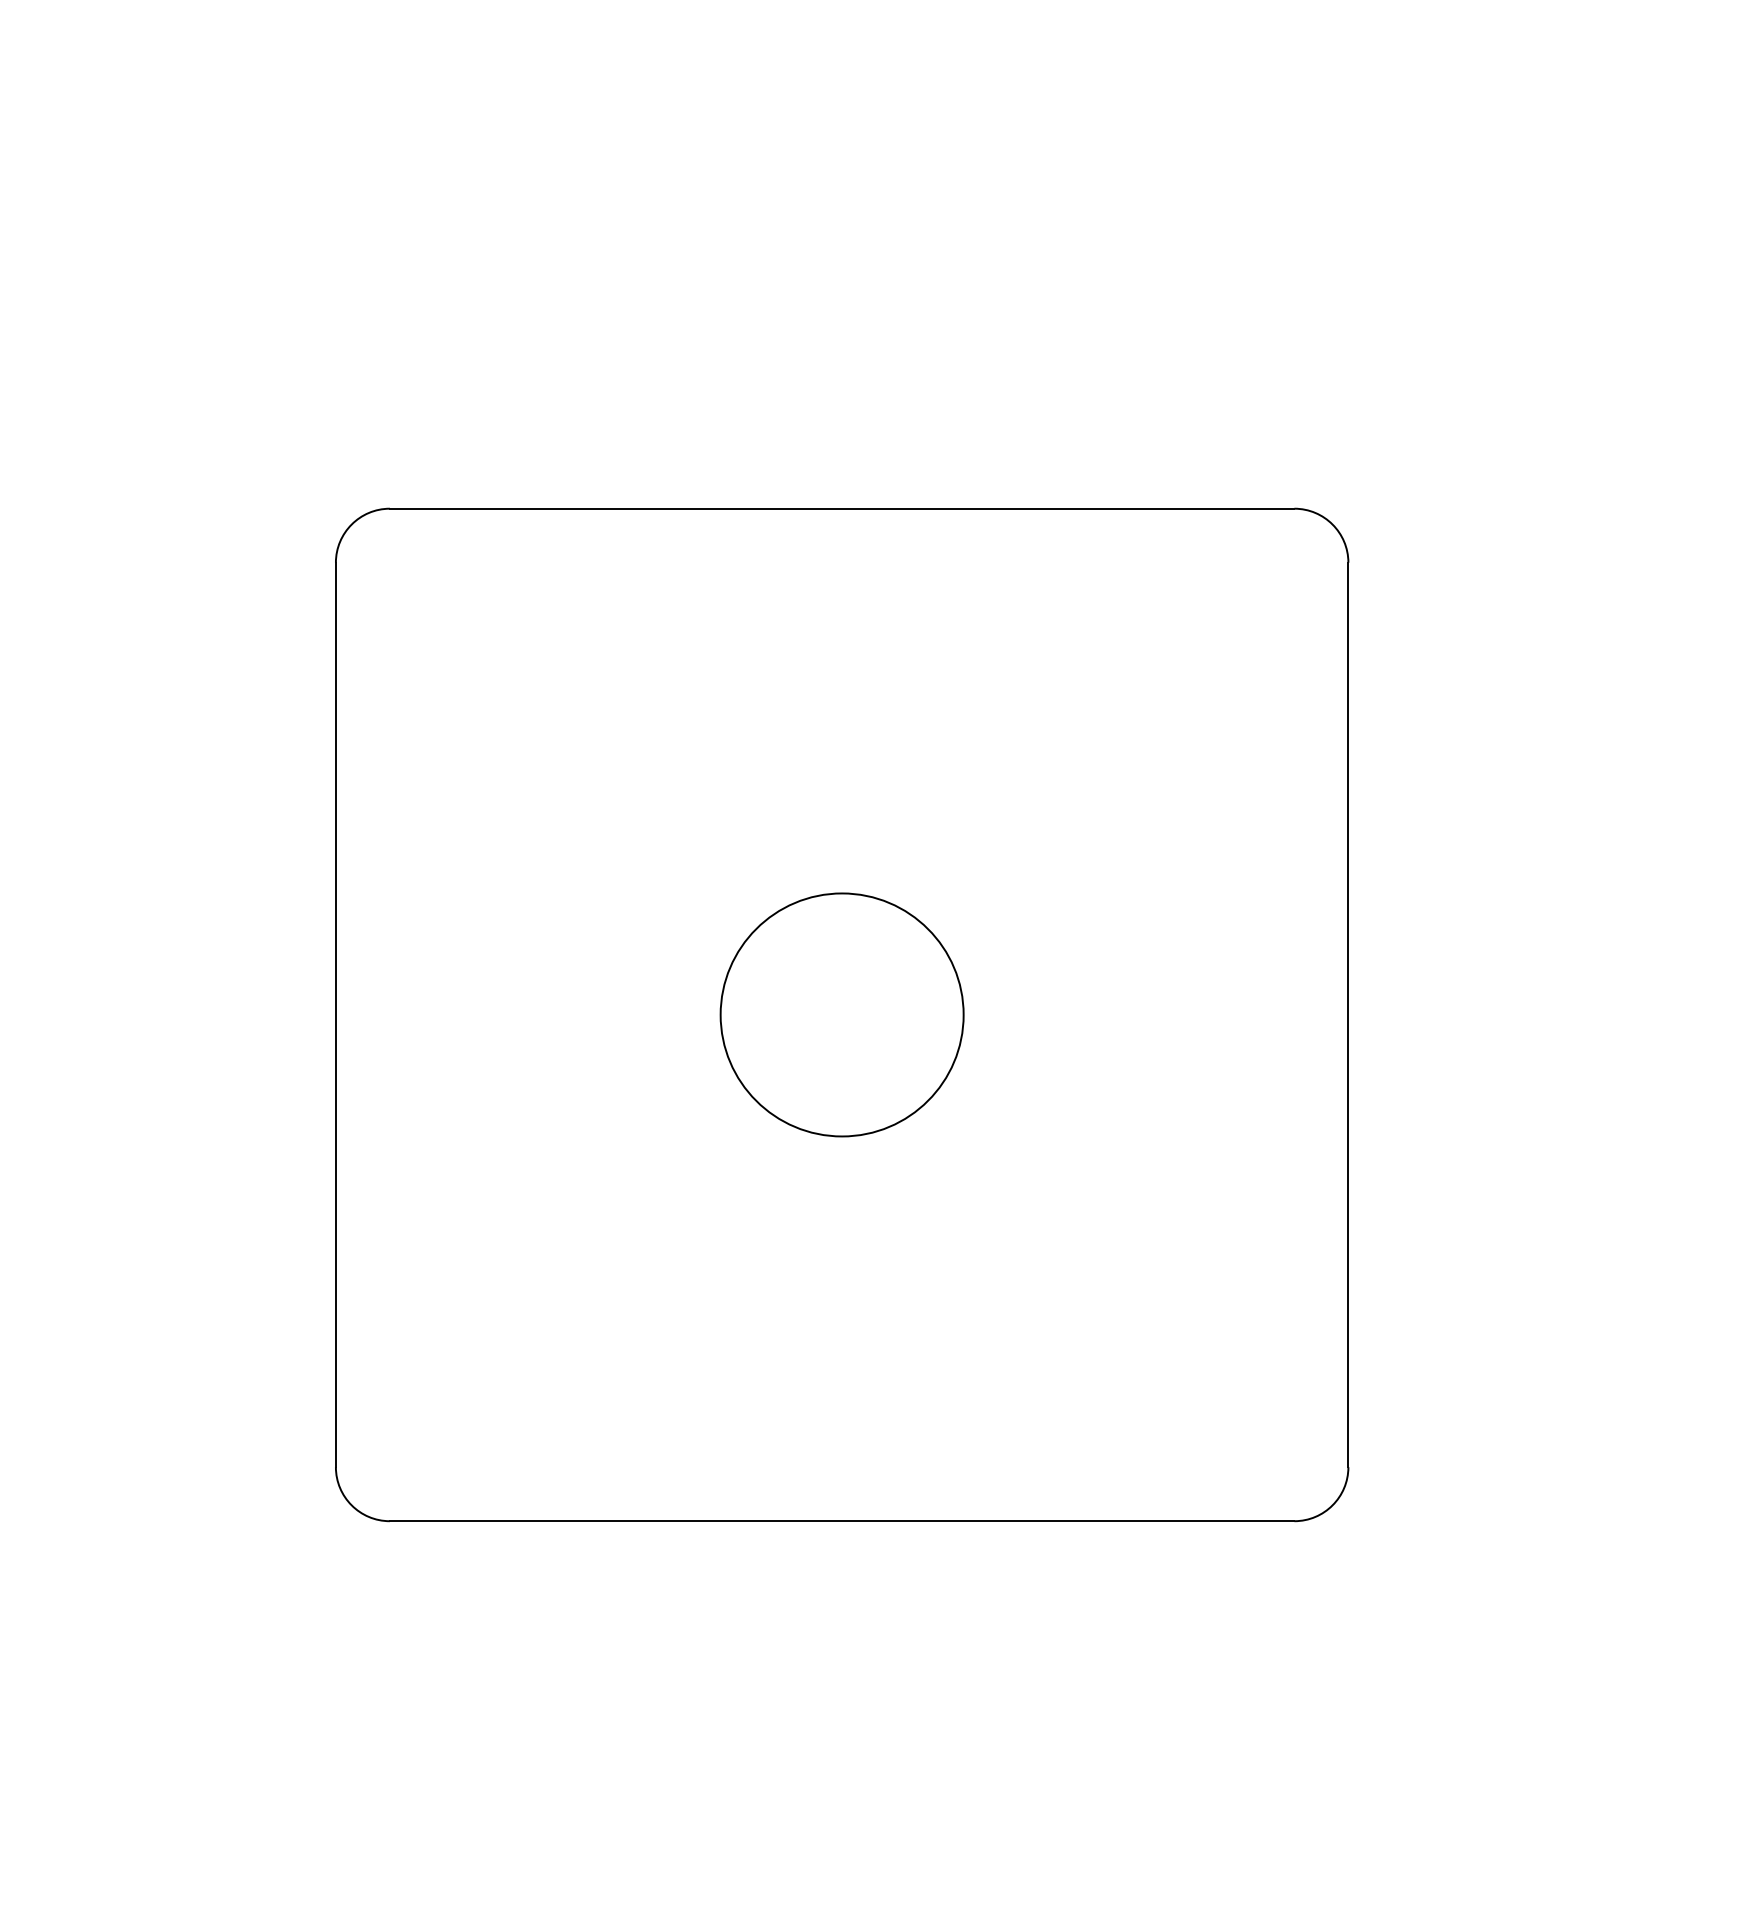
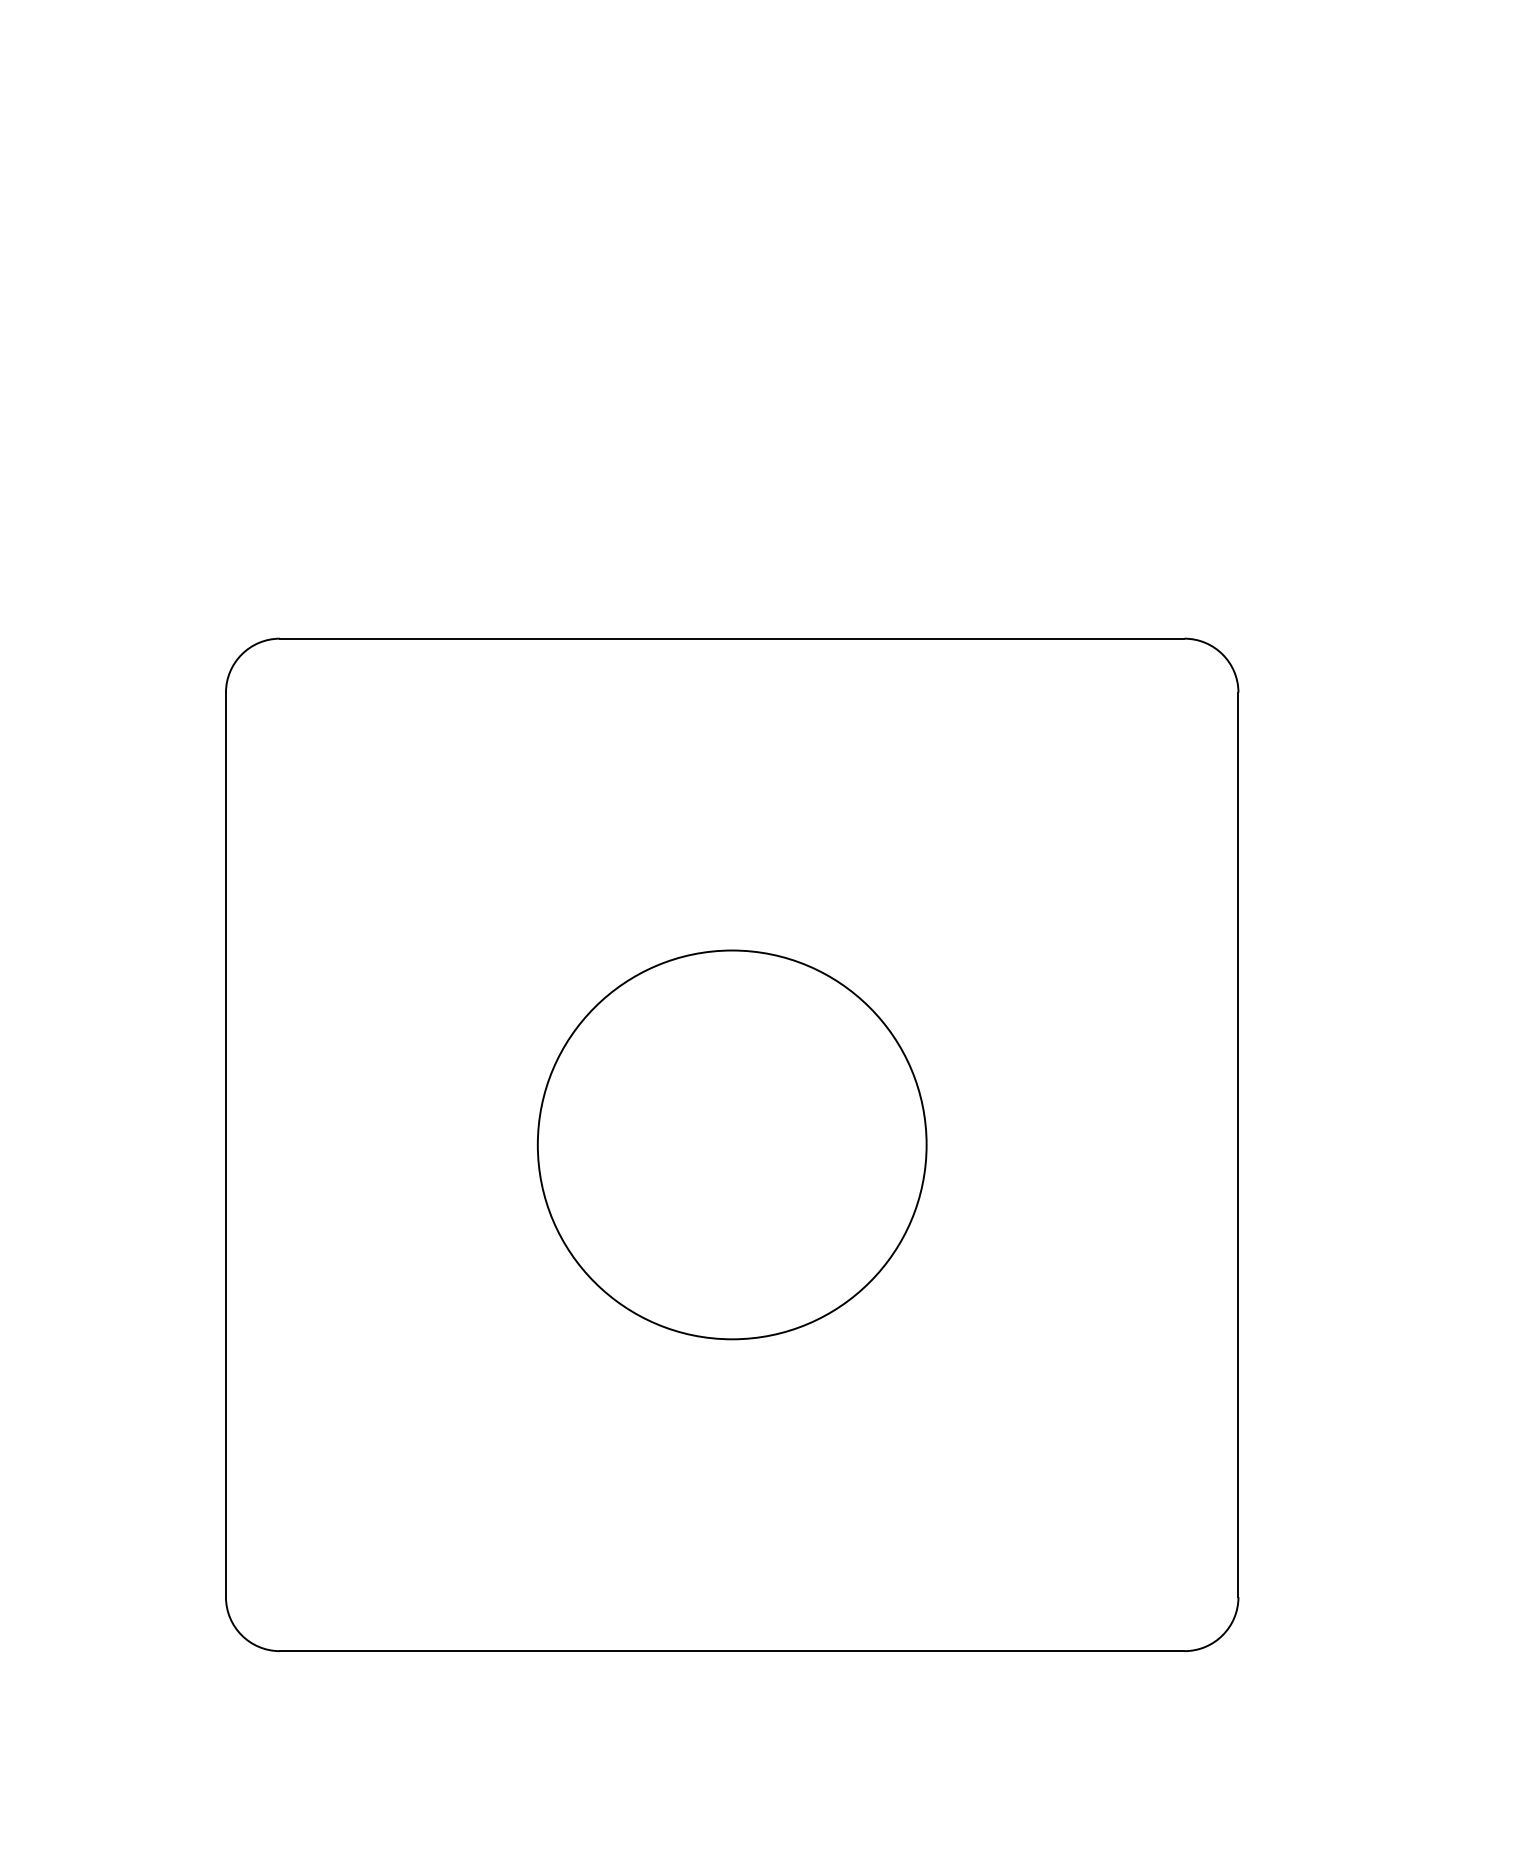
circle: (841, 1014) -> (731, 1144), size x1.6

